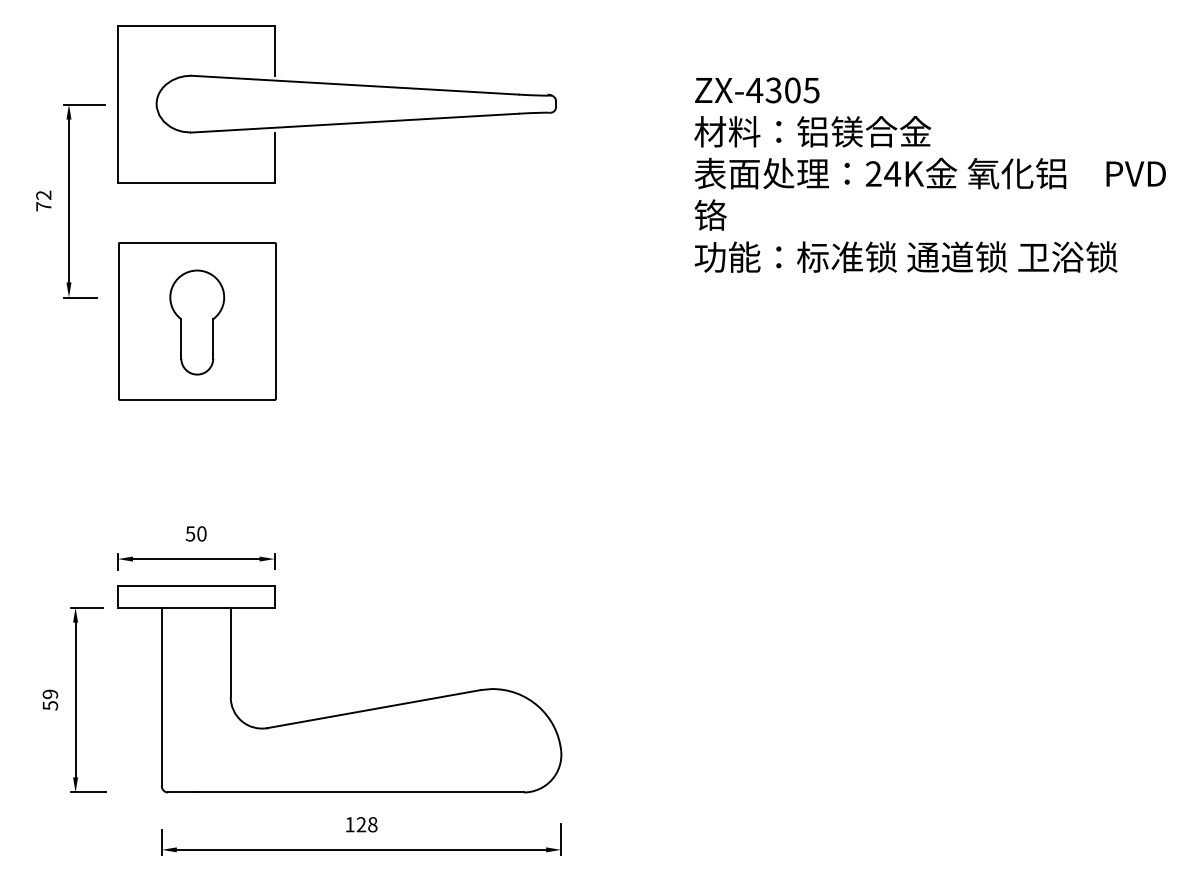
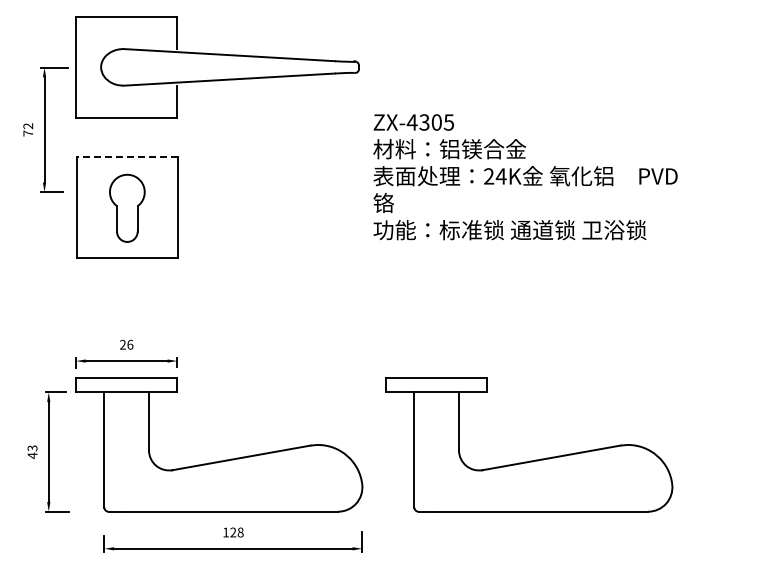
text: (930, 175) -> (525, 177), moved
line: (195, 242) -> (126, 156), solid -> dashed
text: (195, 533) -> (126, 344), 50 -> 26
text: (50, 700) -> (32, 452), 59 -> 43
part: (820, 713) -> (529, 460), added

